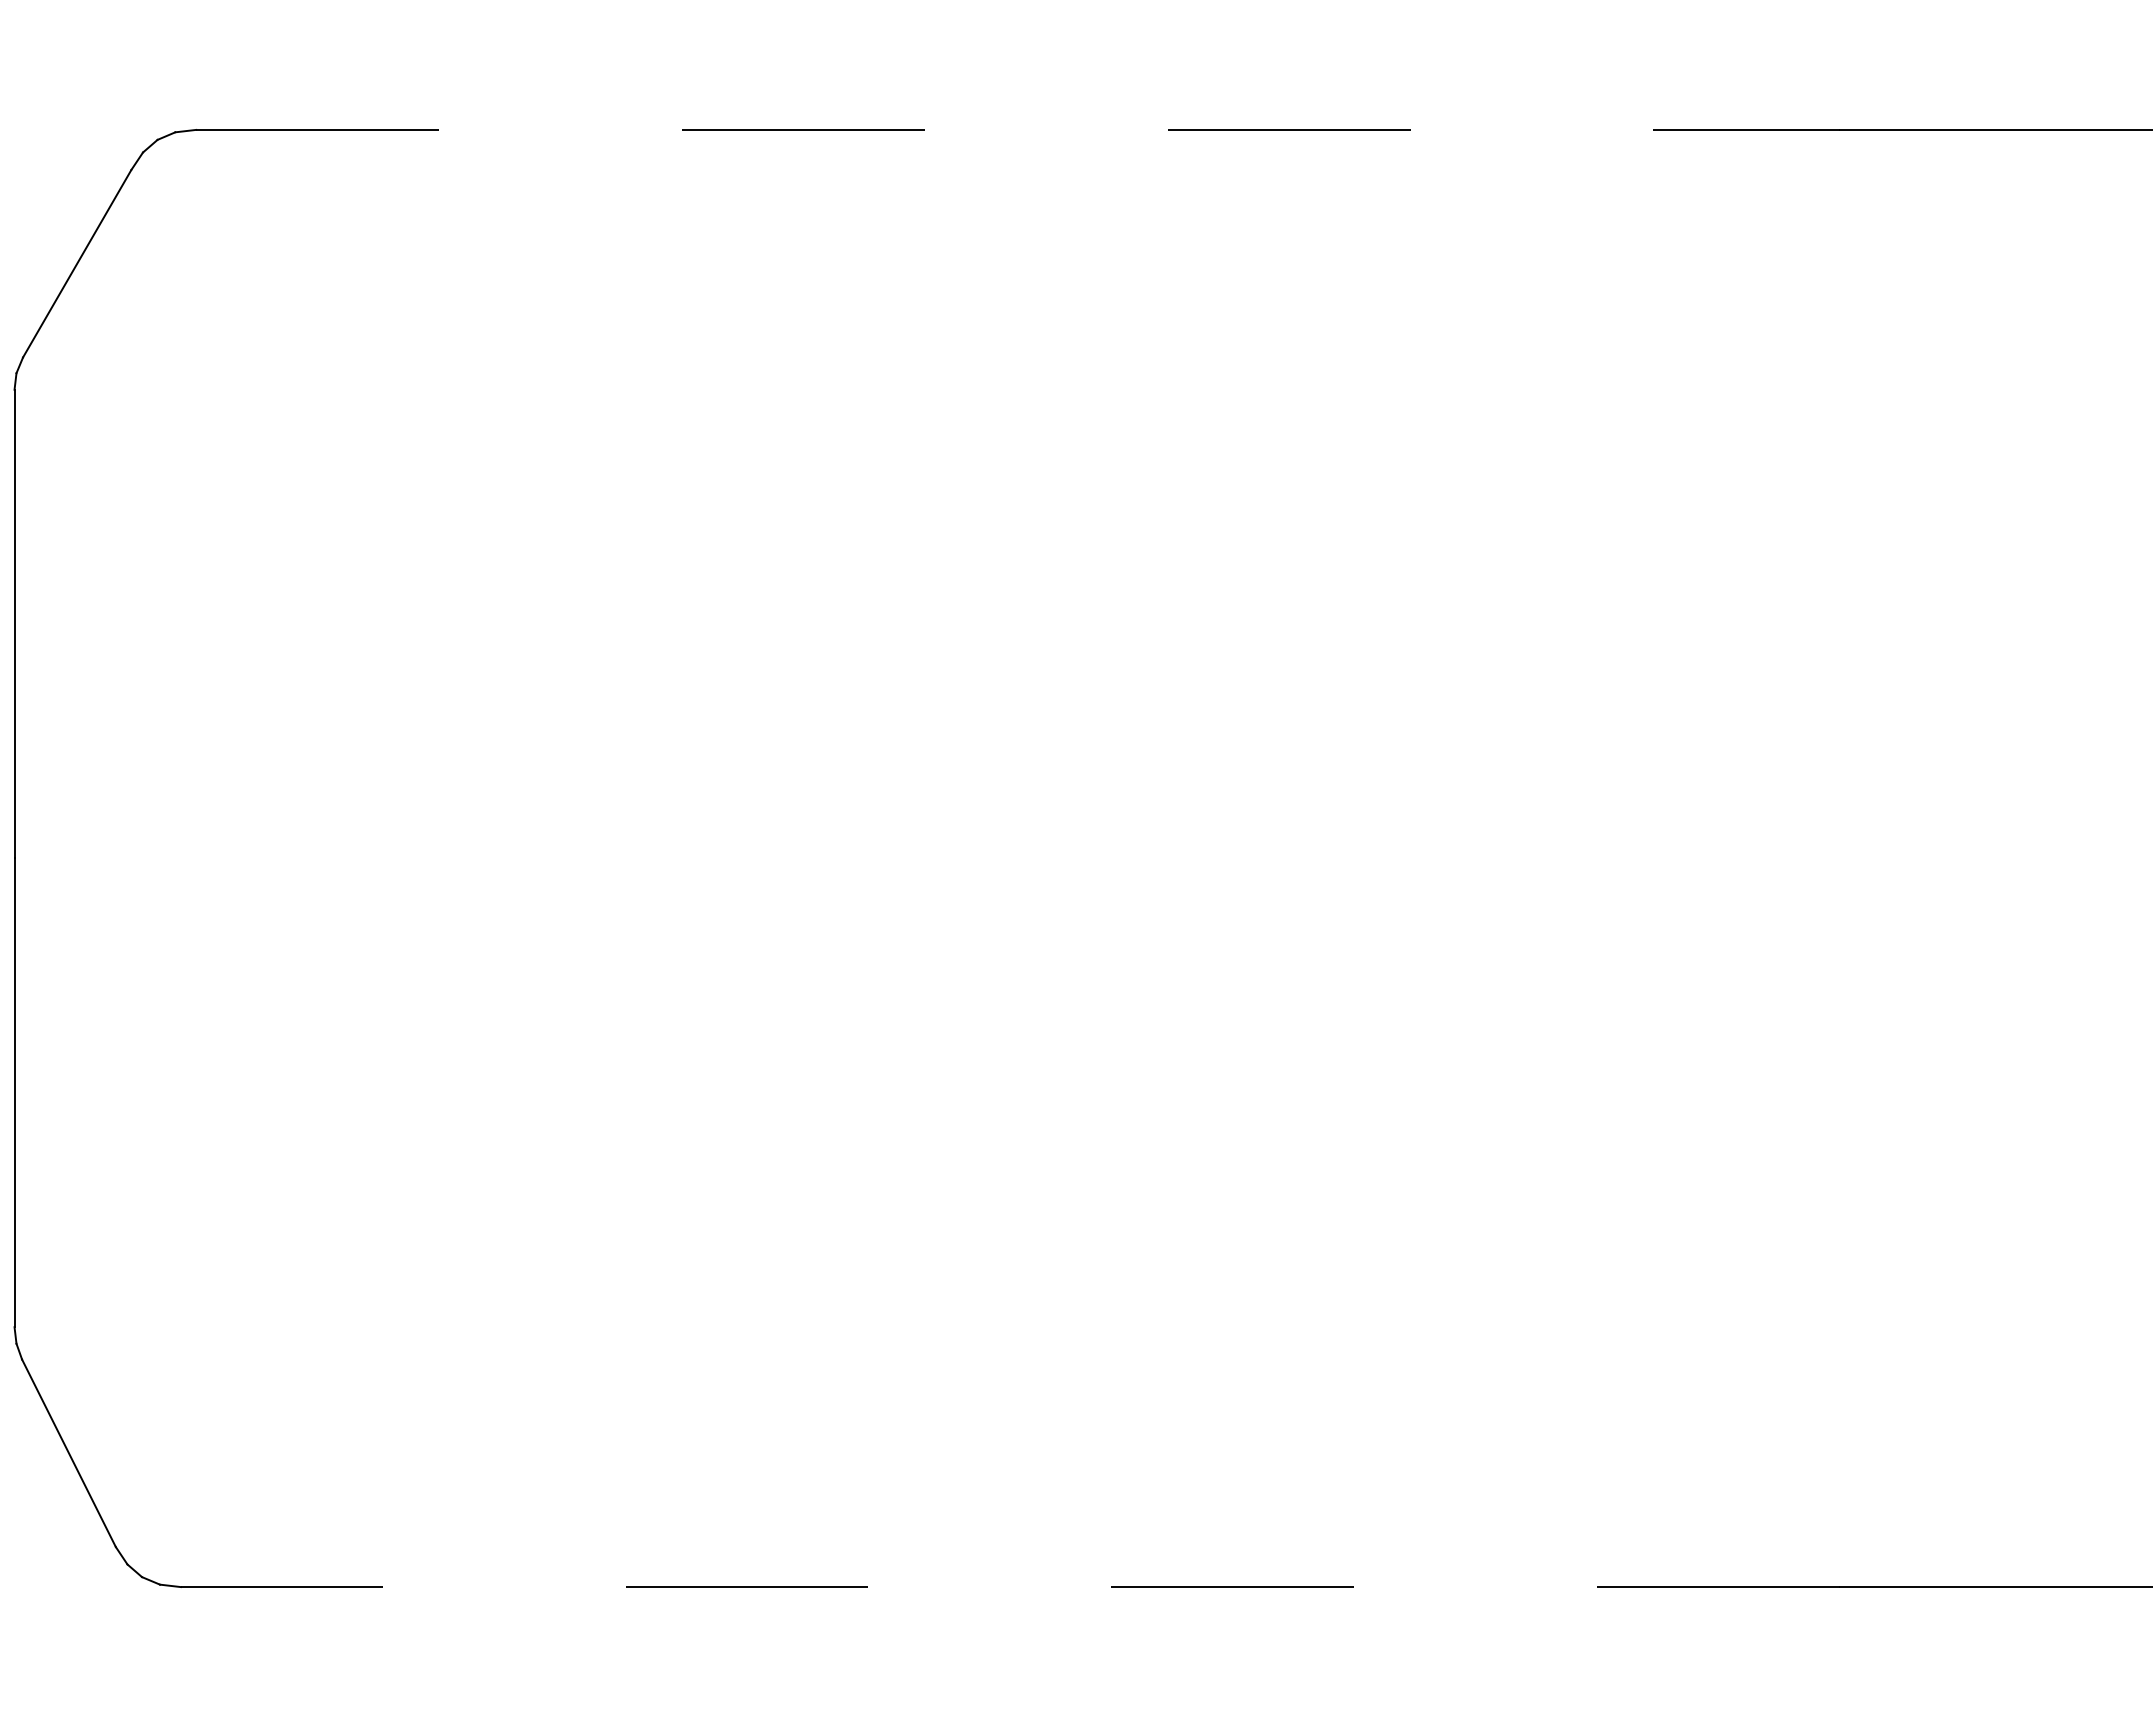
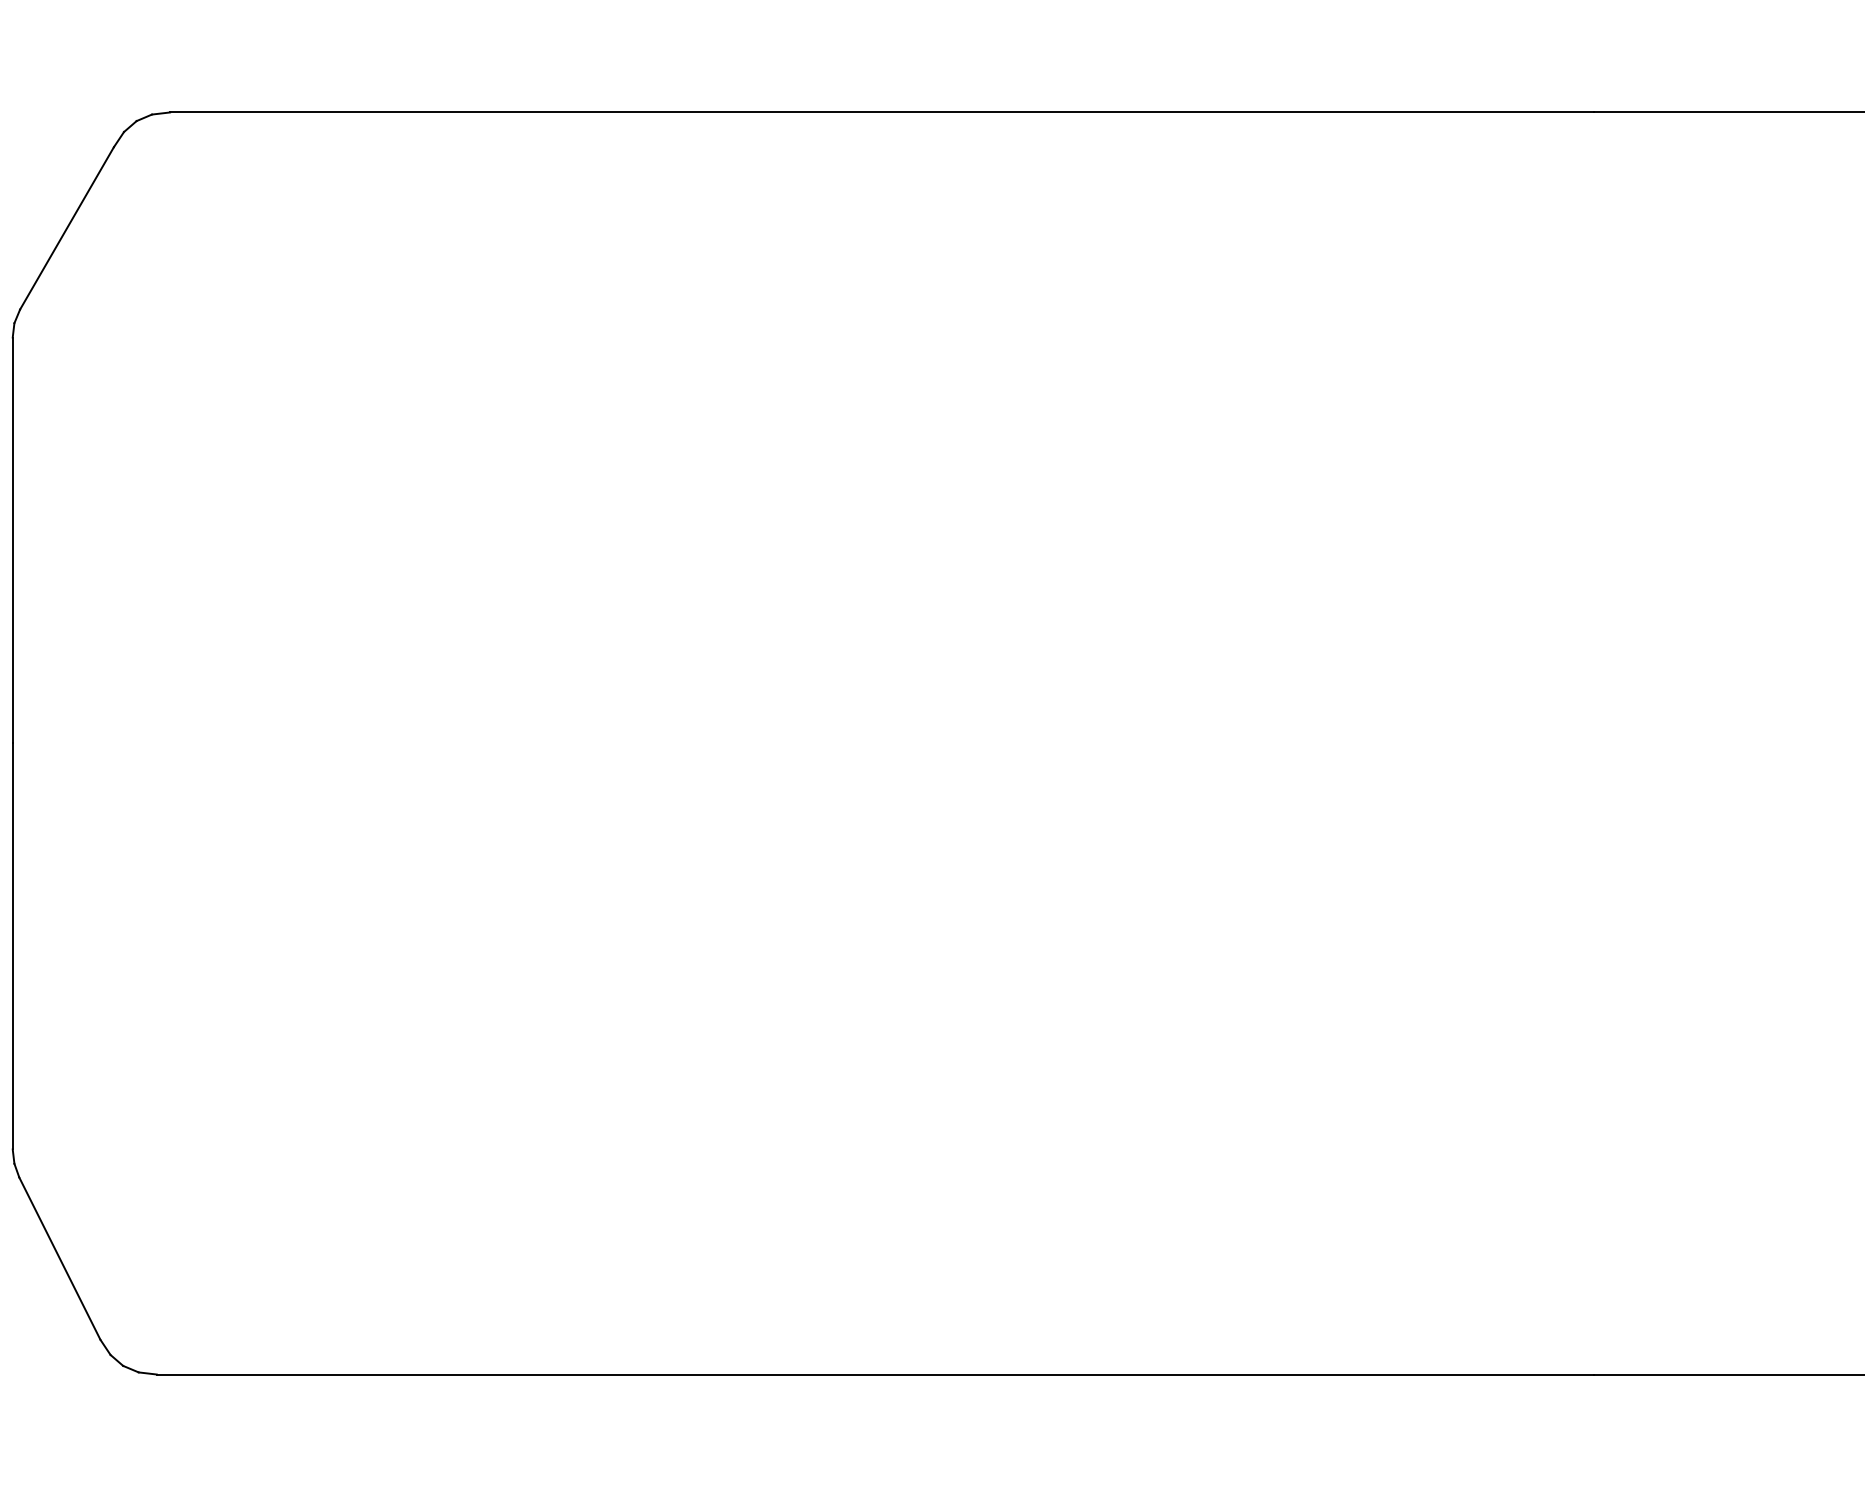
line: (1018, 129) -> (882, 112), dashed -> solid
line: (1009, 1587) -> (874, 1374), dashed -> solid

